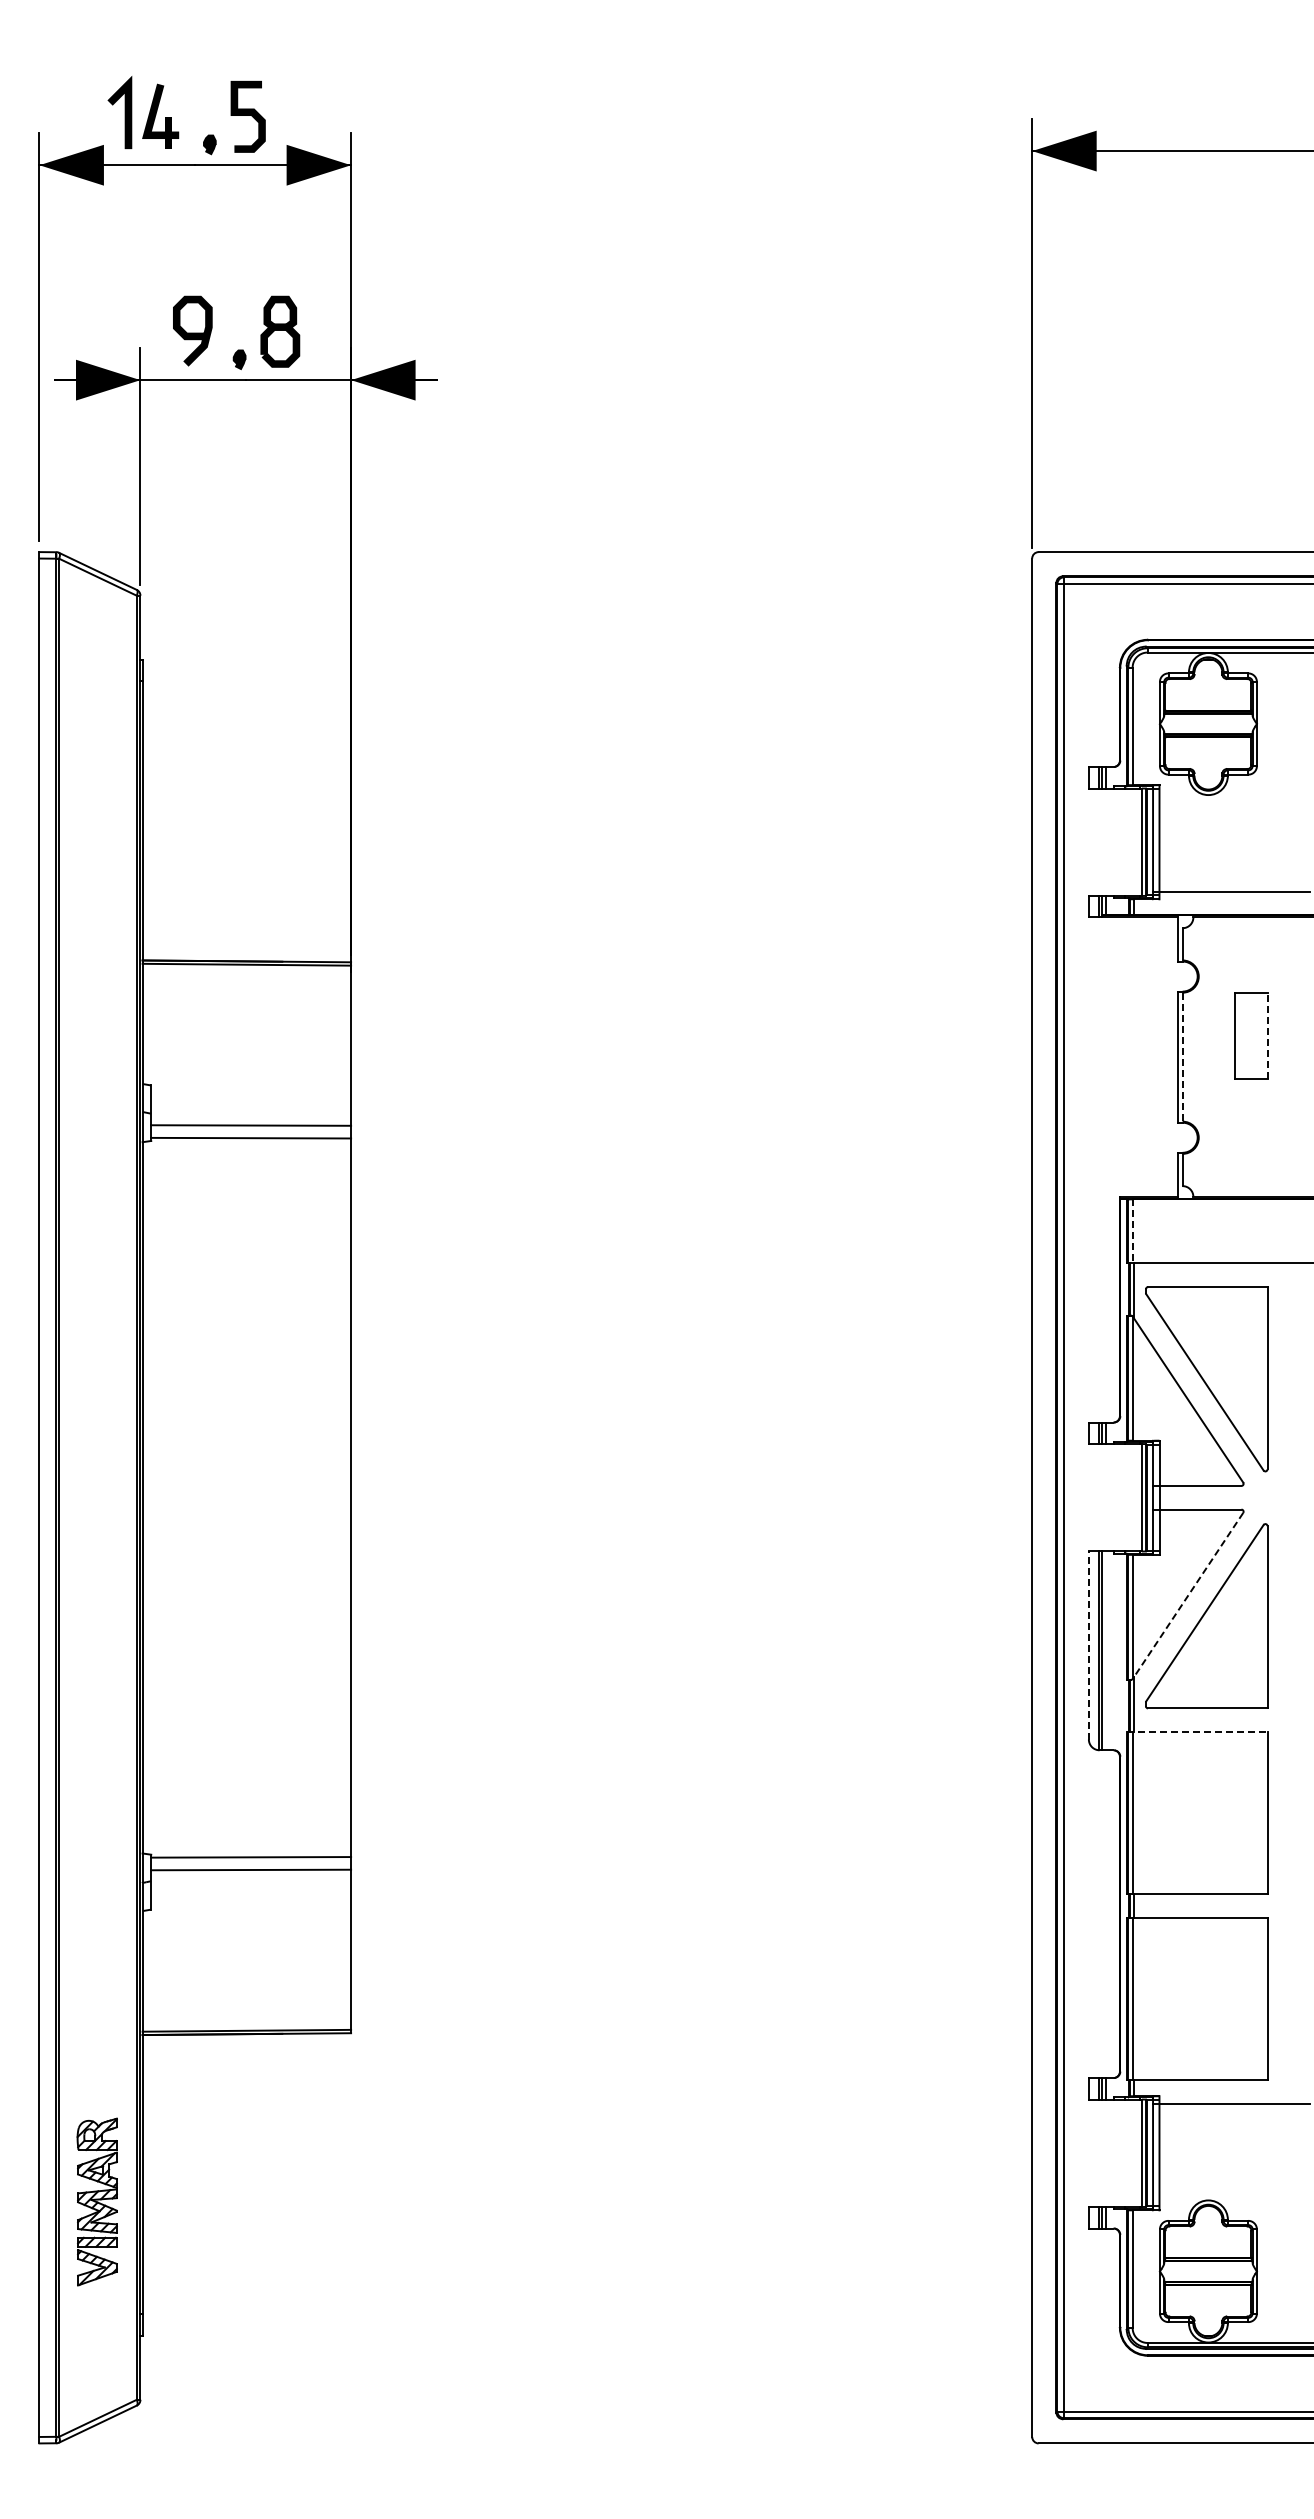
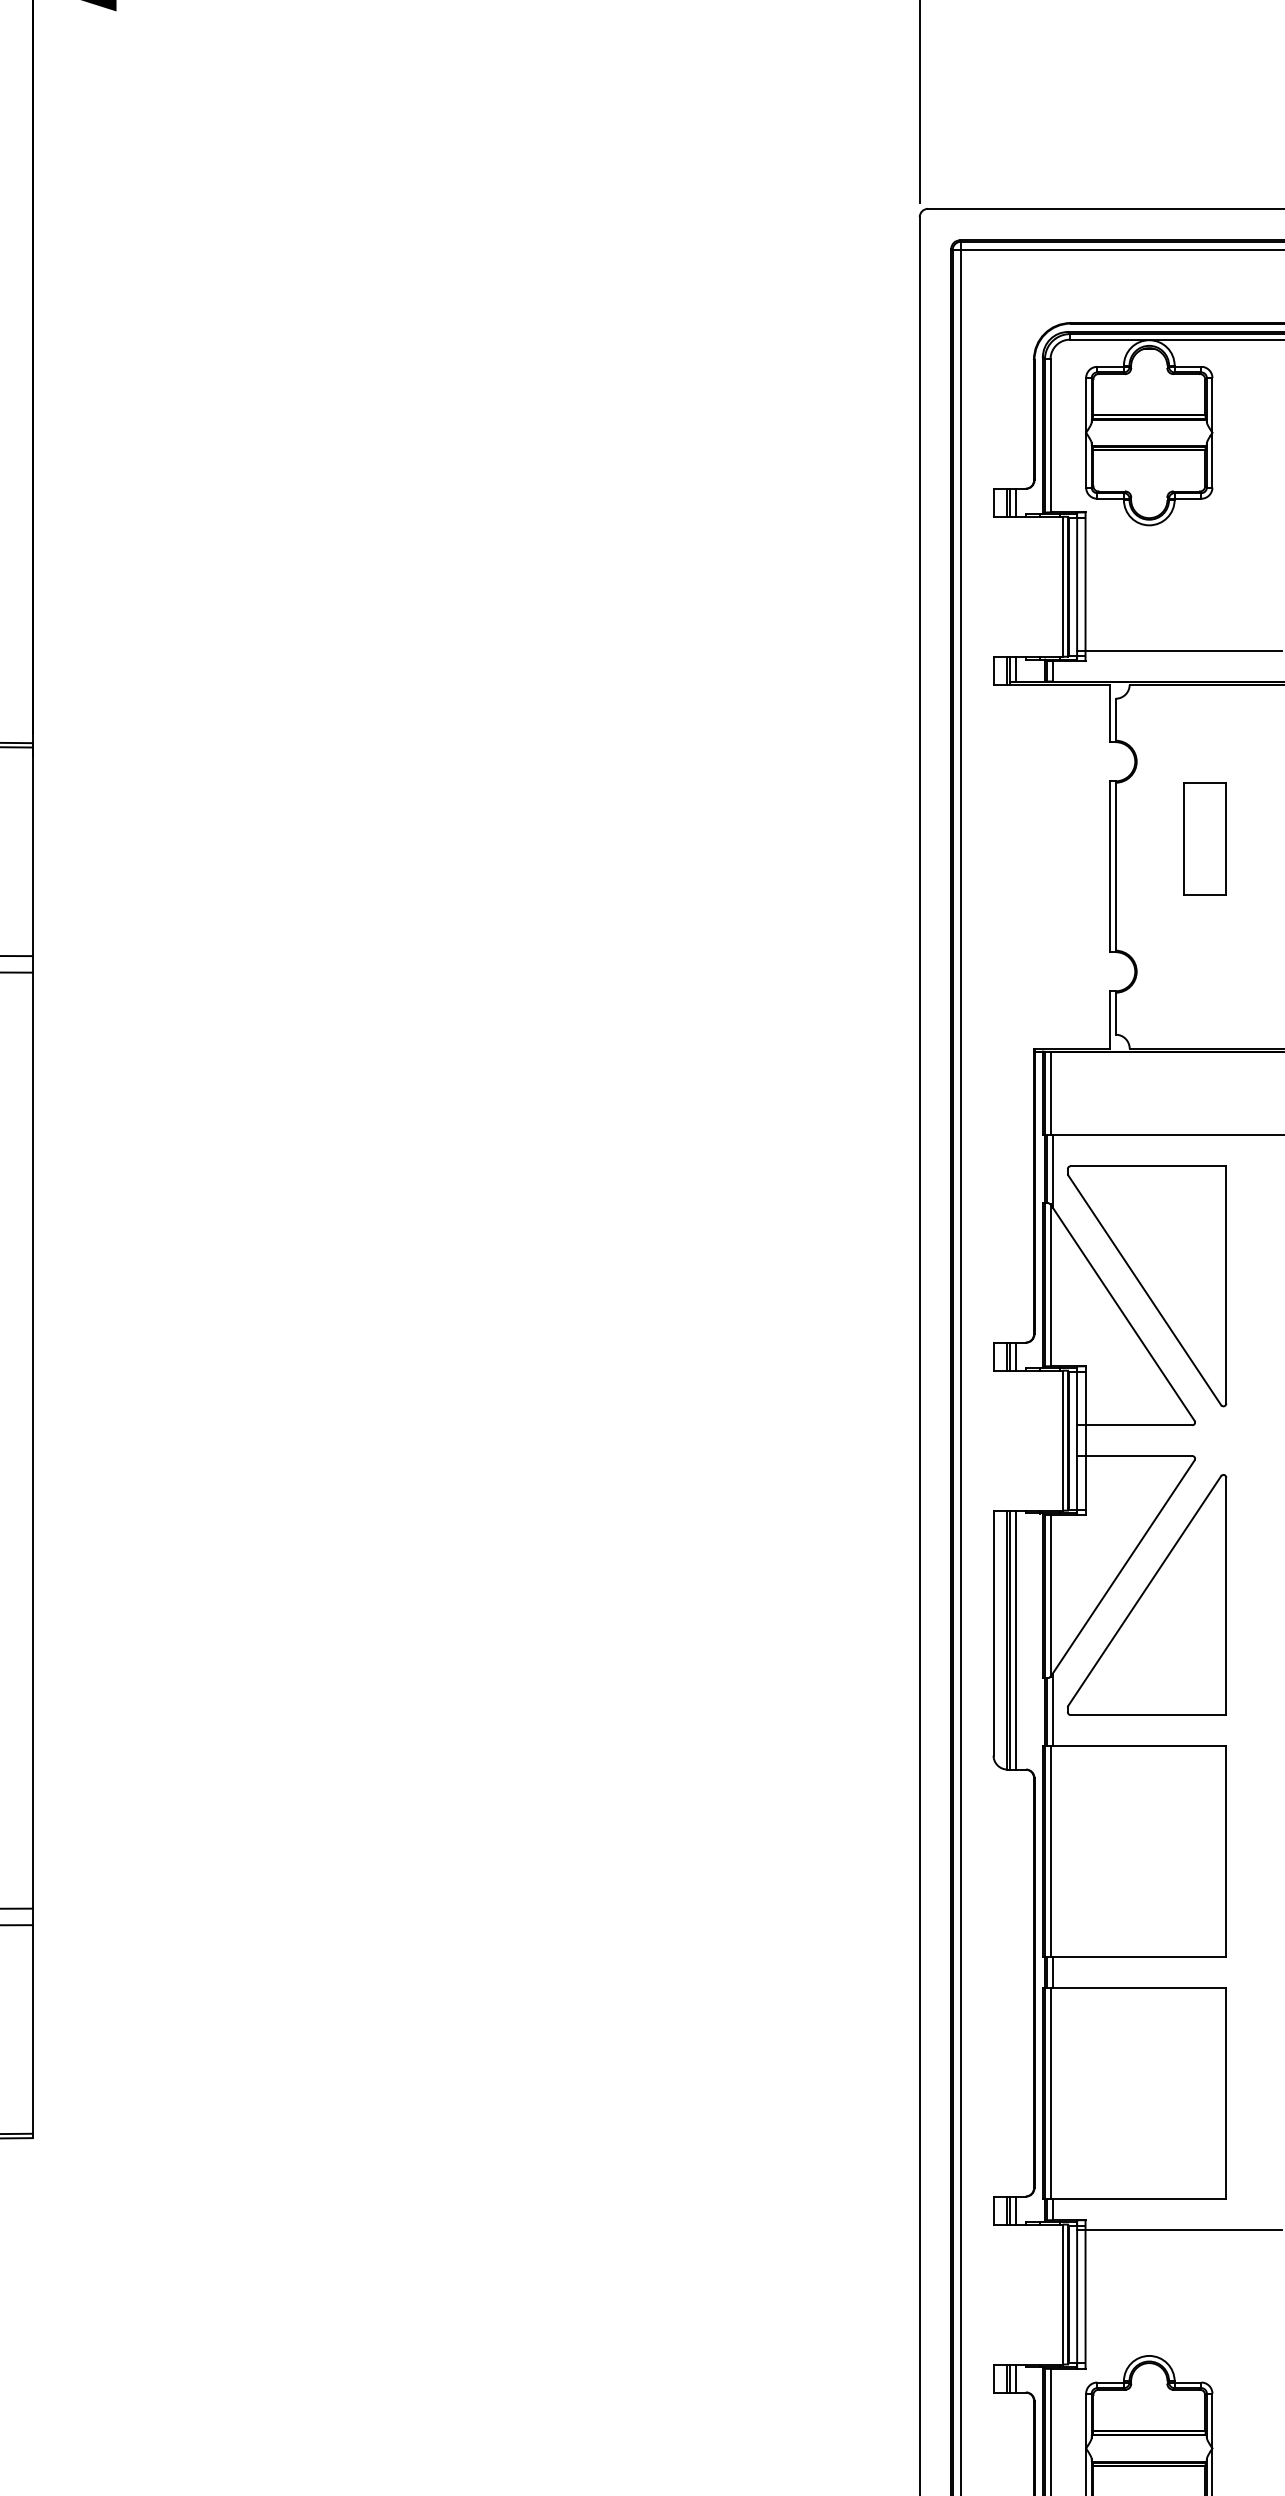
line: (1267, 1035) -> (1226, 838), dashed -> solid
line: (1182, 1057) -> (1115, 867), dashed -> solid
line: (1132, 1231) -> (1050, 1093), dashed -> solid
line: (1188, 1595) -> (1123, 1567), dashed -> solid
line: (1088, 1645) -> (993, 1633), dashed -> solid
line: (1105, 1650) -> (1015, 1639), added
line: (1197, 1732) -> (1135, 1746), dashed -> solid

